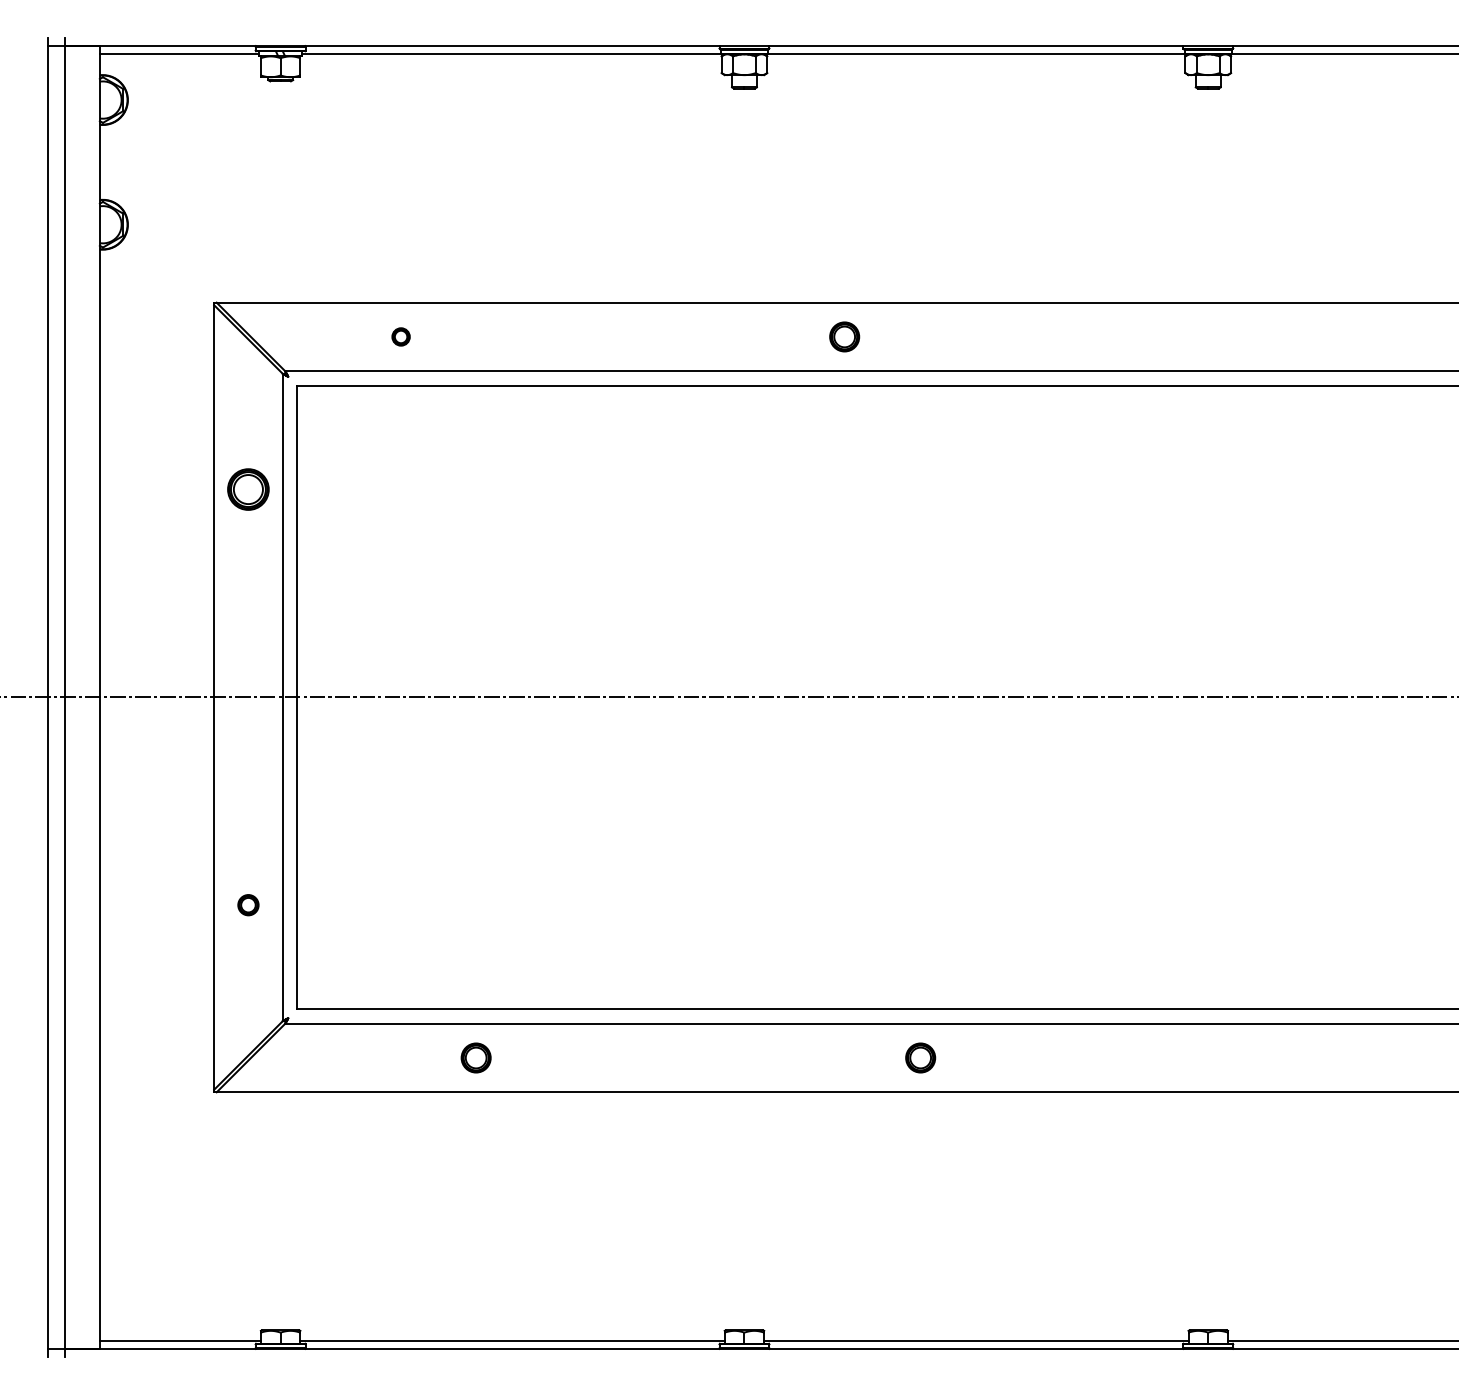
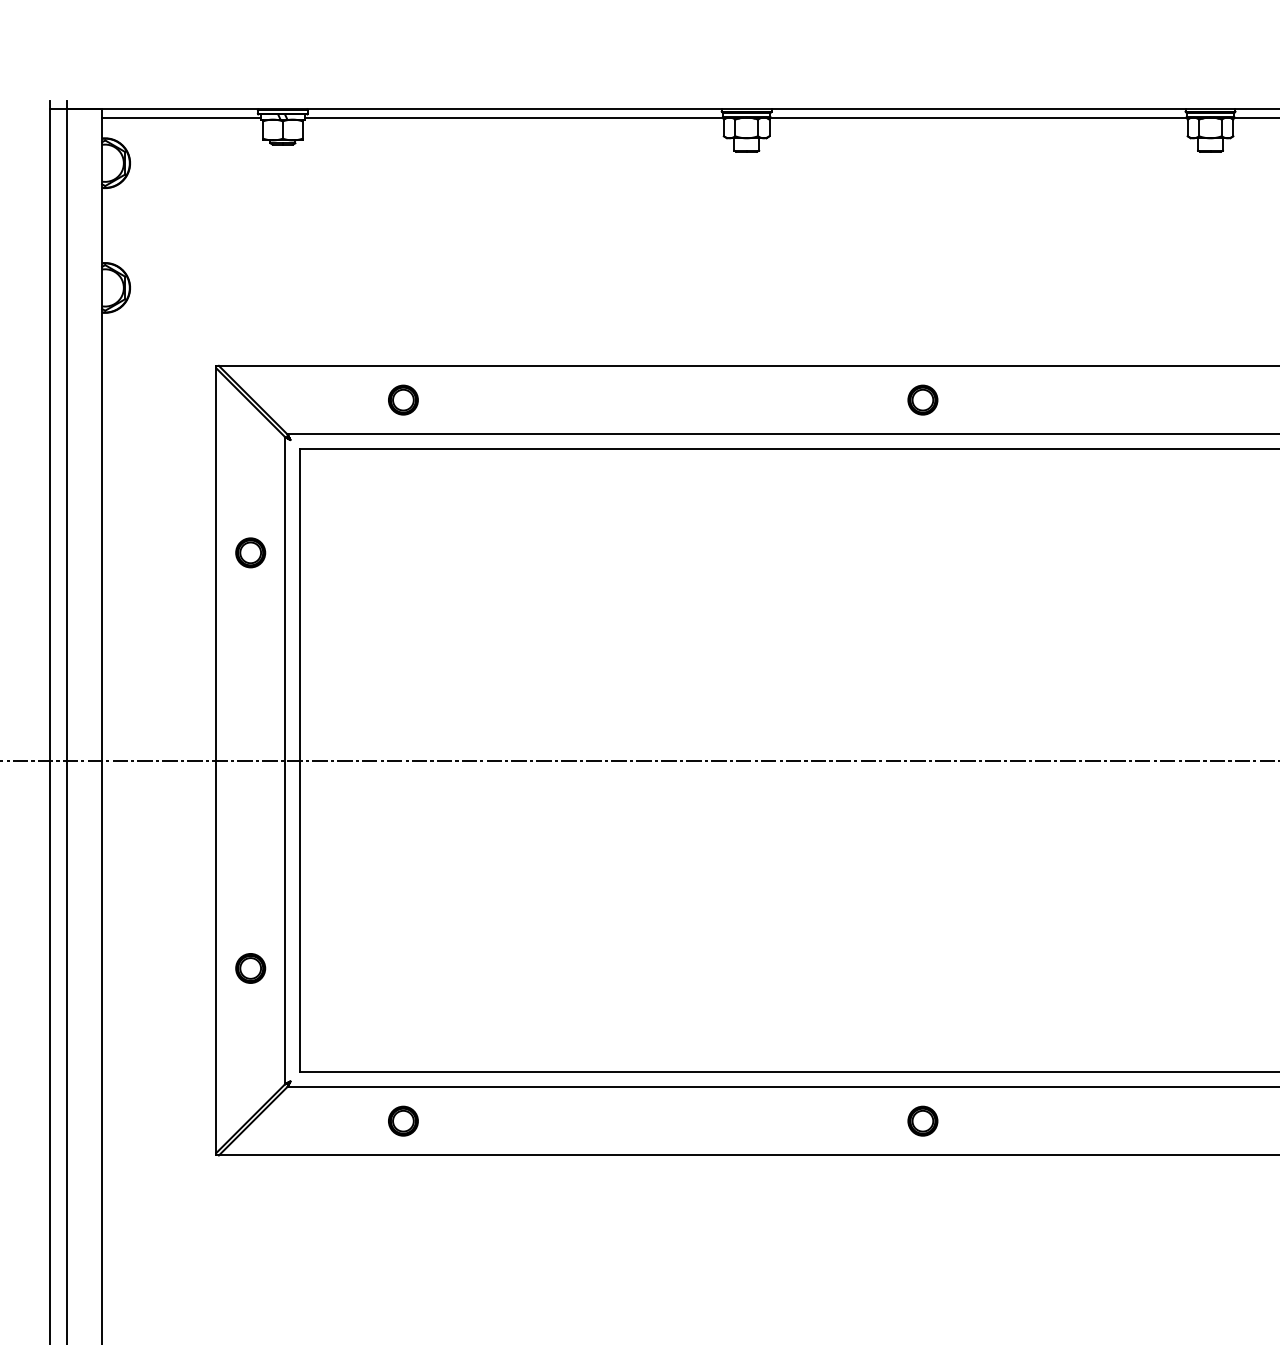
part: (400, 336) -> (402, 399), size x1.67
part: (844, 336) -> (922, 399), moved
part: (248, 489) -> (250, 552), size x0.71
part: (248, 904) -> (250, 967), size x1.43
part: (475, 1057) -> (402, 1120), moved

